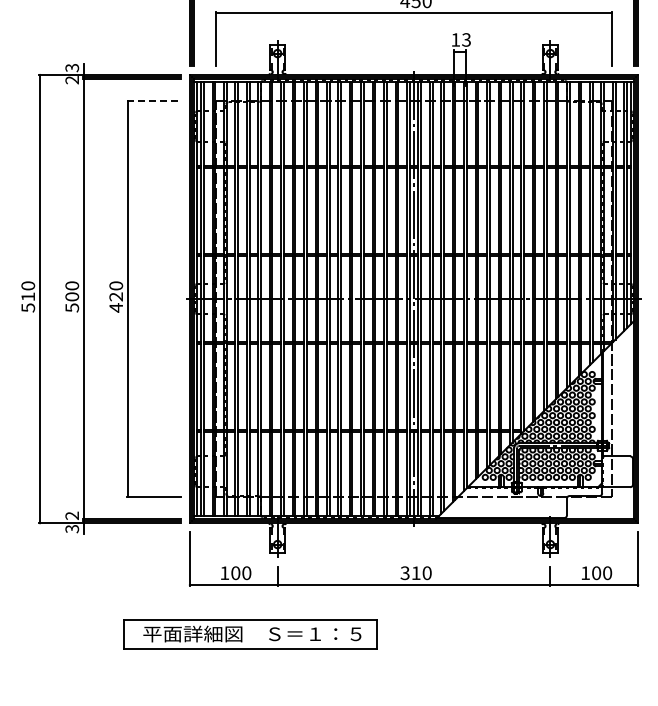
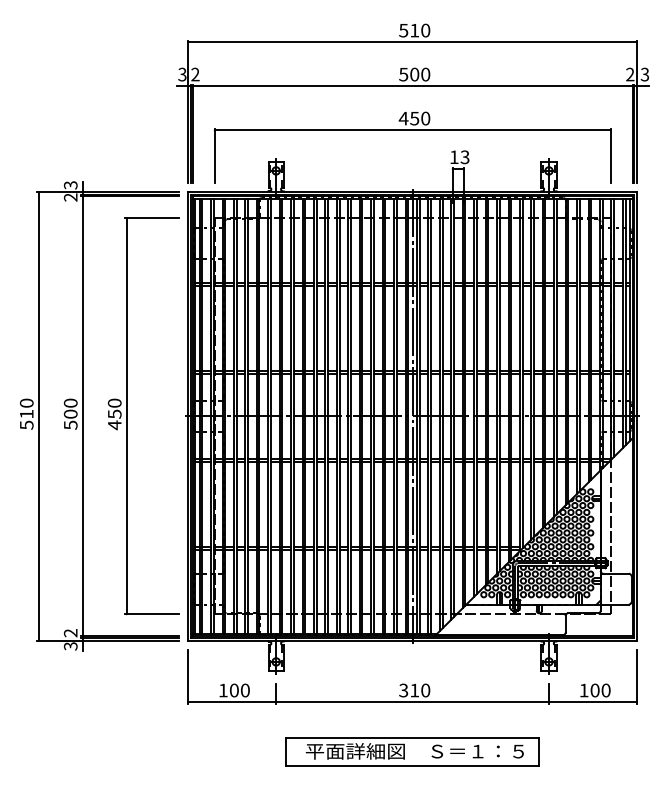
line: (153, 101) -> (152, 218), dashed -> solid
text: (115, 296) -> (114, 413), 420 -> 450
part: (249, 634) -> (412, 751), moved

